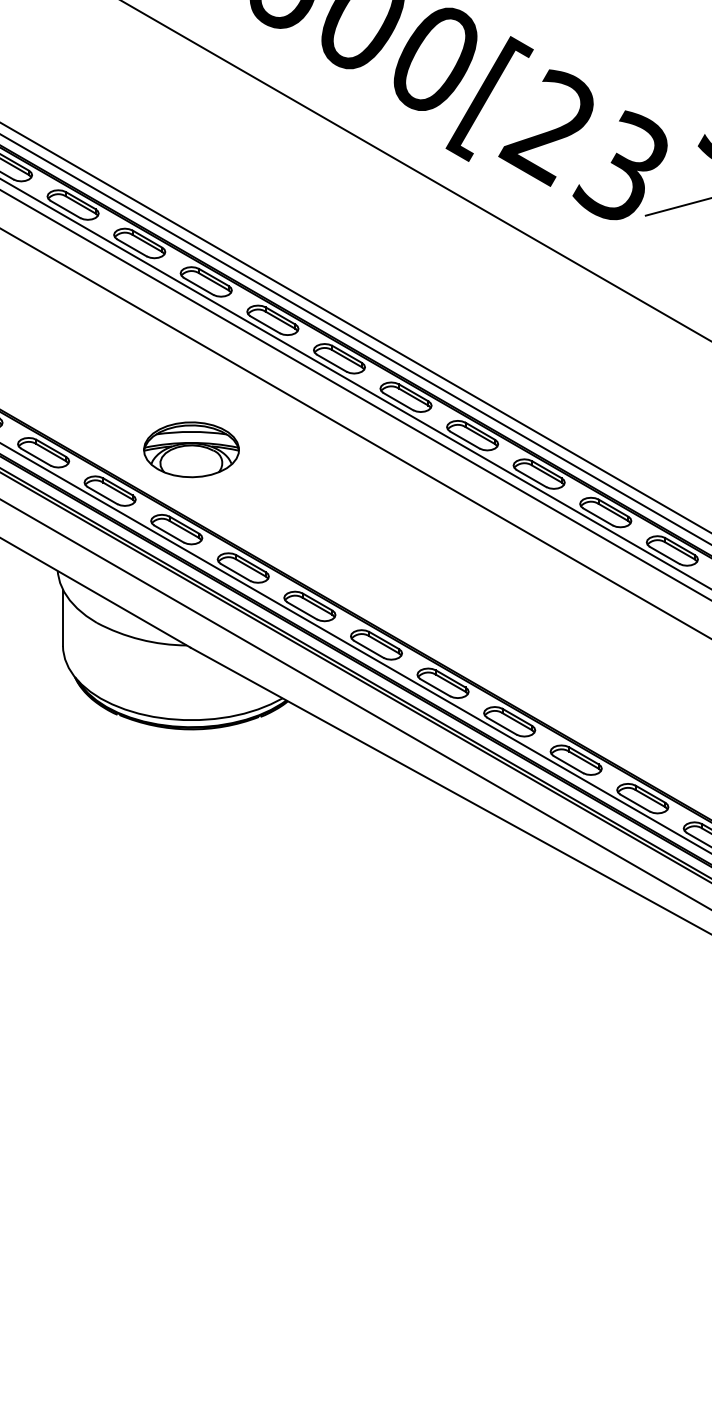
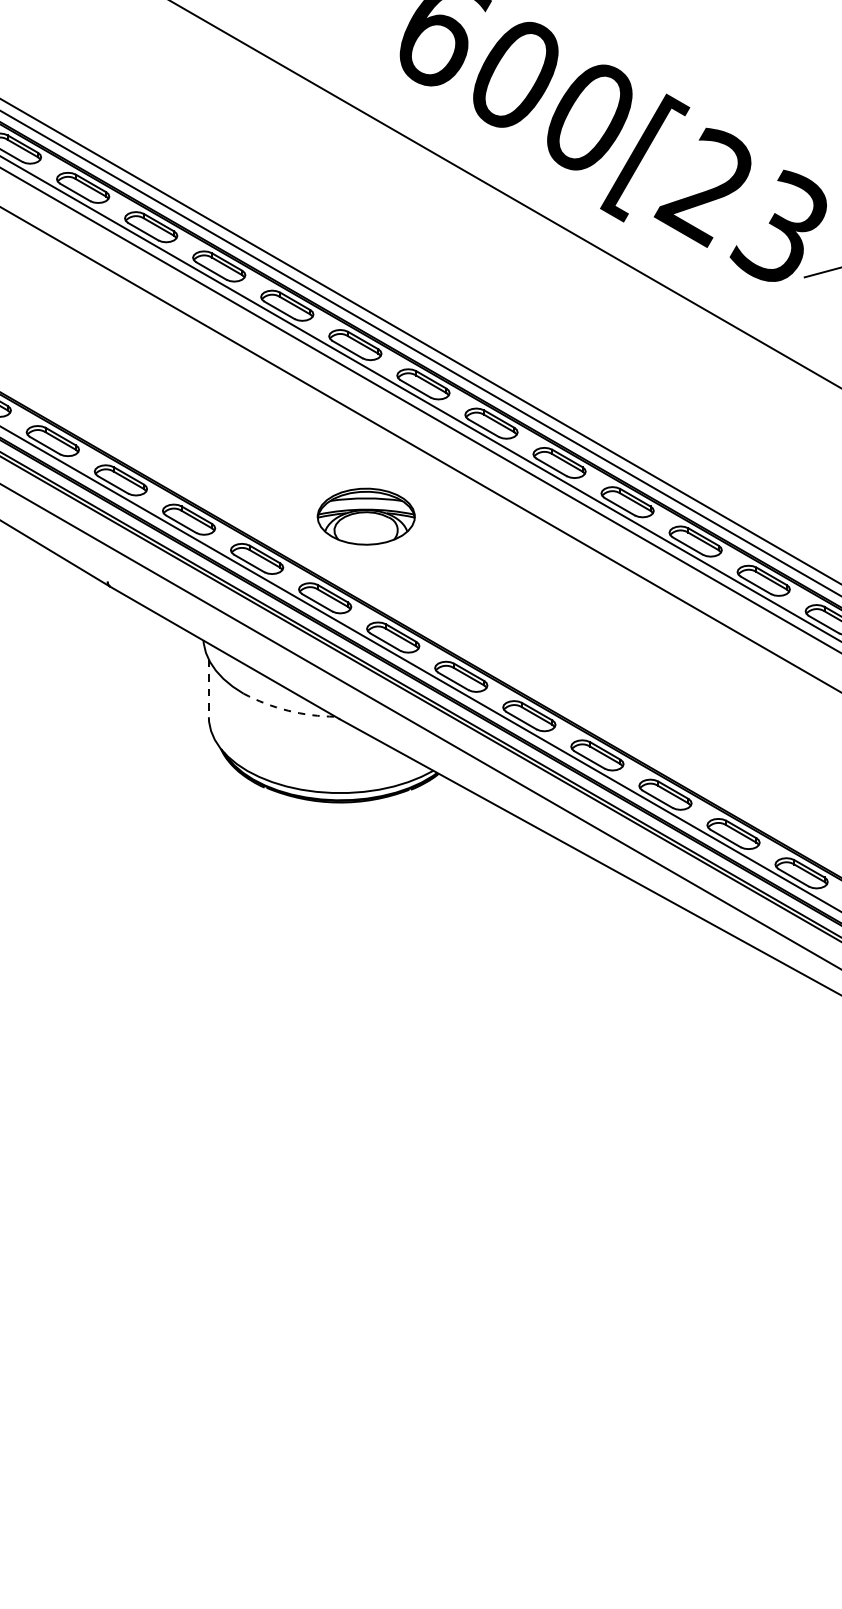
part: (190, 449) -> (365, 516), moved
line: (62, 617) -> (208, 688), solid -> dashed
arc: (140, 639) -> (288, 710), solid -> dashed

